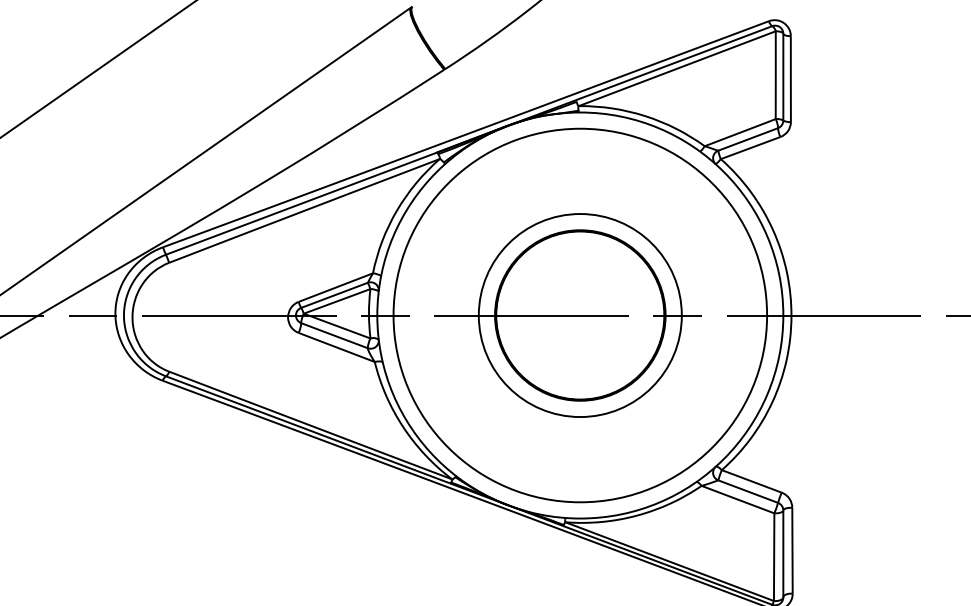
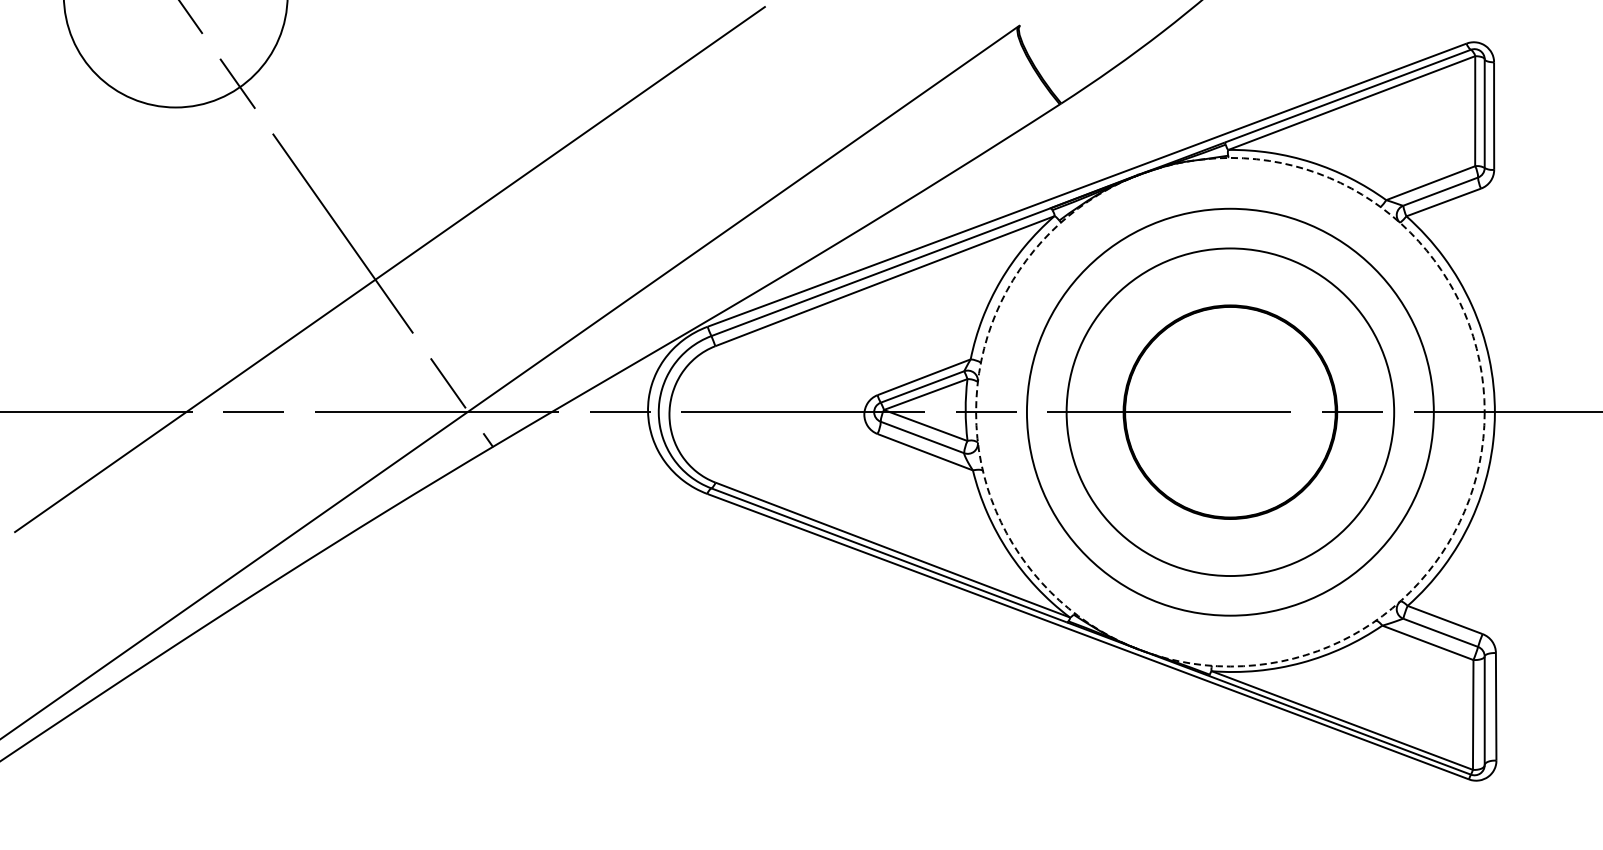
circle: (580, 314) -> (1230, 411), solid -> dashed
circle: (580, 315) -> (1230, 412), size x0.7
circle: (580, 315) -> (1230, 412), size x1.6

